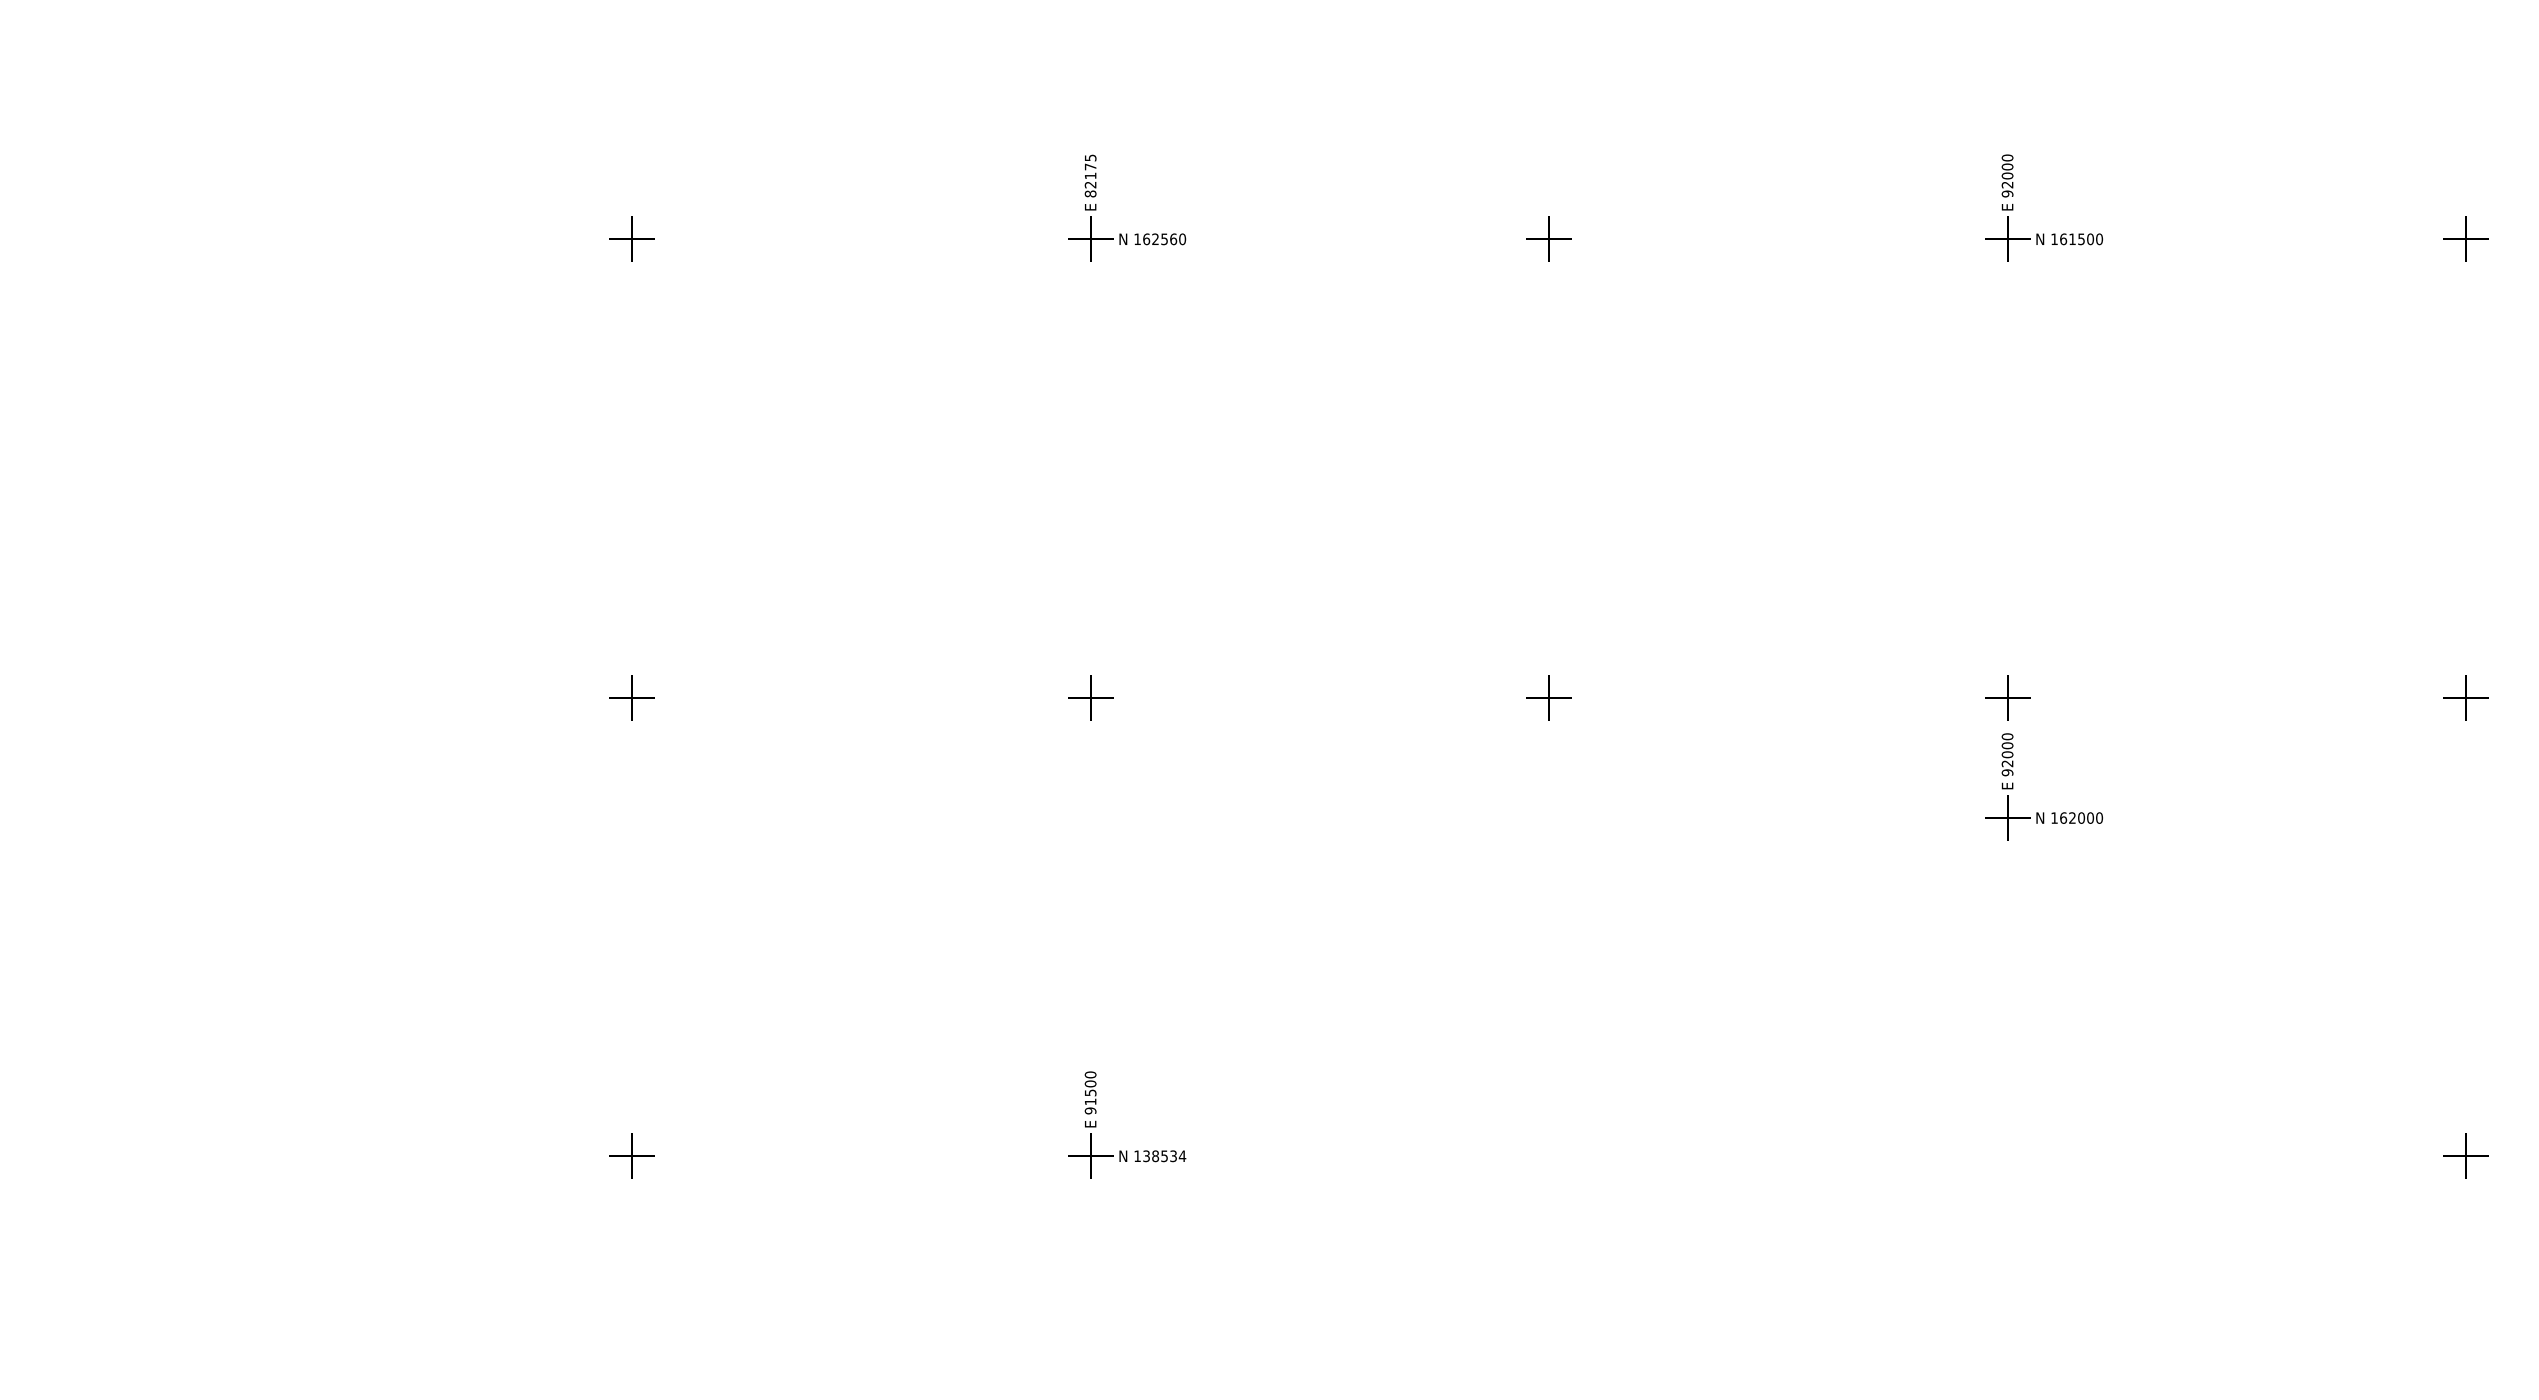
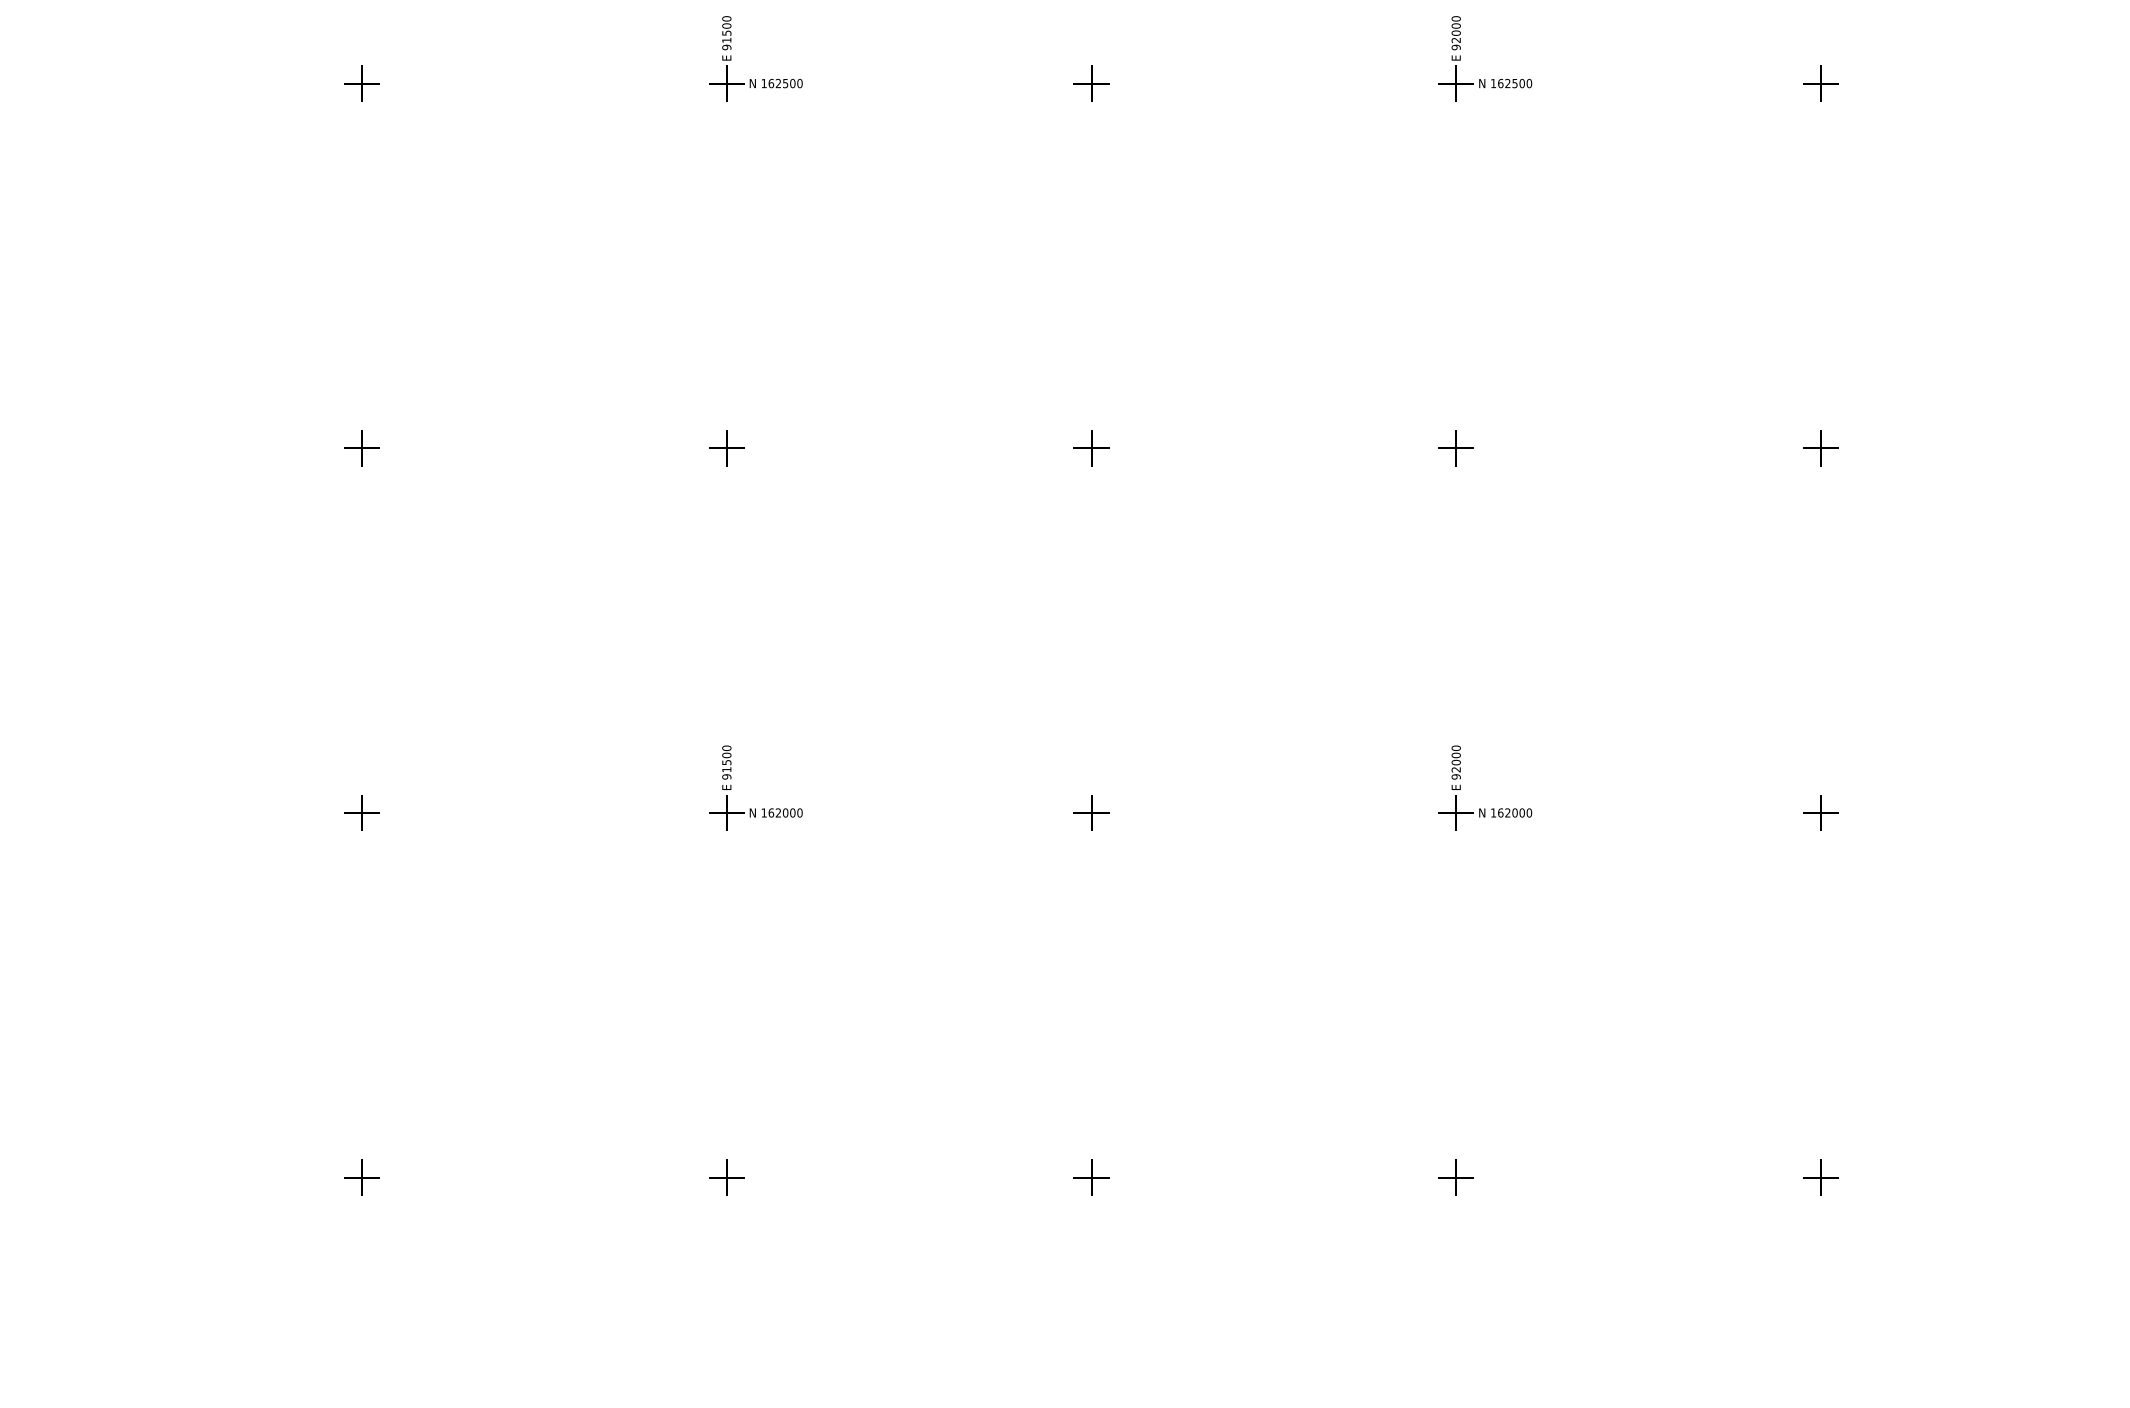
text: (1090, 176) -> (726, 33), 82175 -> 91500
text: (2072, 237) -> (1507, 82), 161500 -> 162500
text: (1173, 239) -> (792, 83), 162560 -> 162500
part: (2044, 812) -> (1485, 808), moved
text: (1164, 1155) -> (785, 812), 138534 -> 162000
part: (1549, 1155) -> (1091, 812), added

